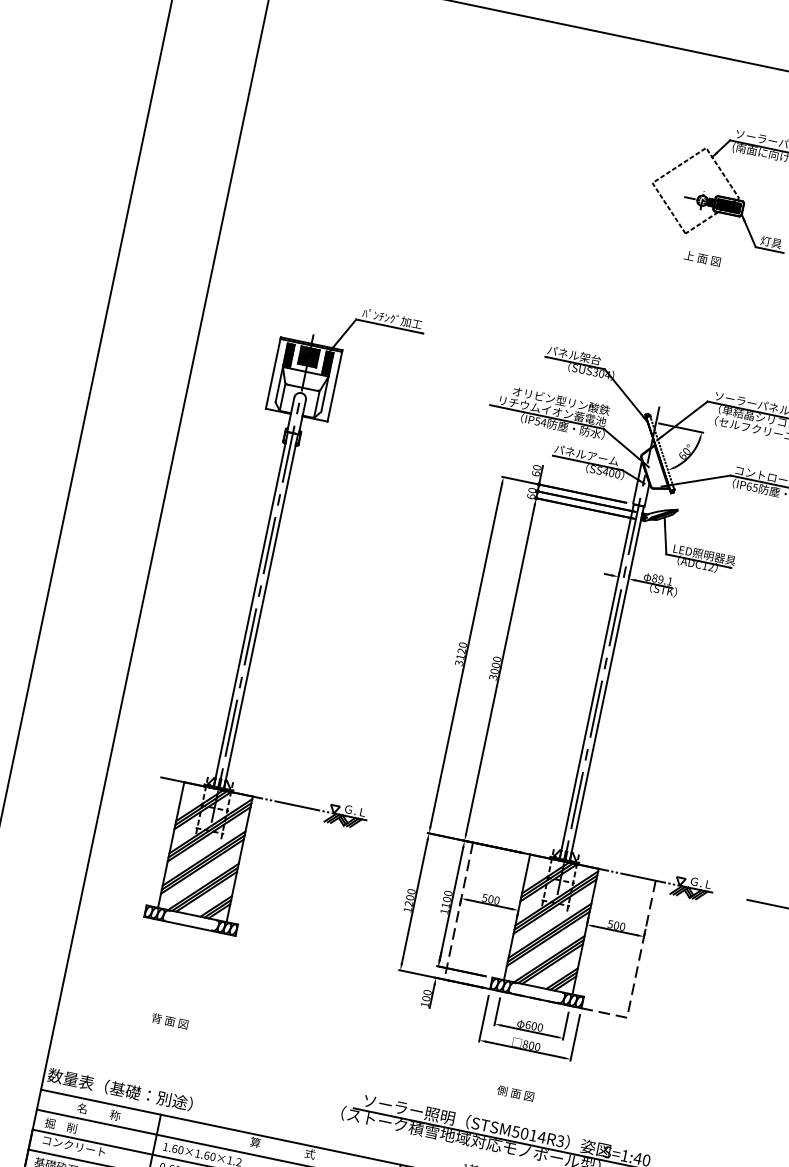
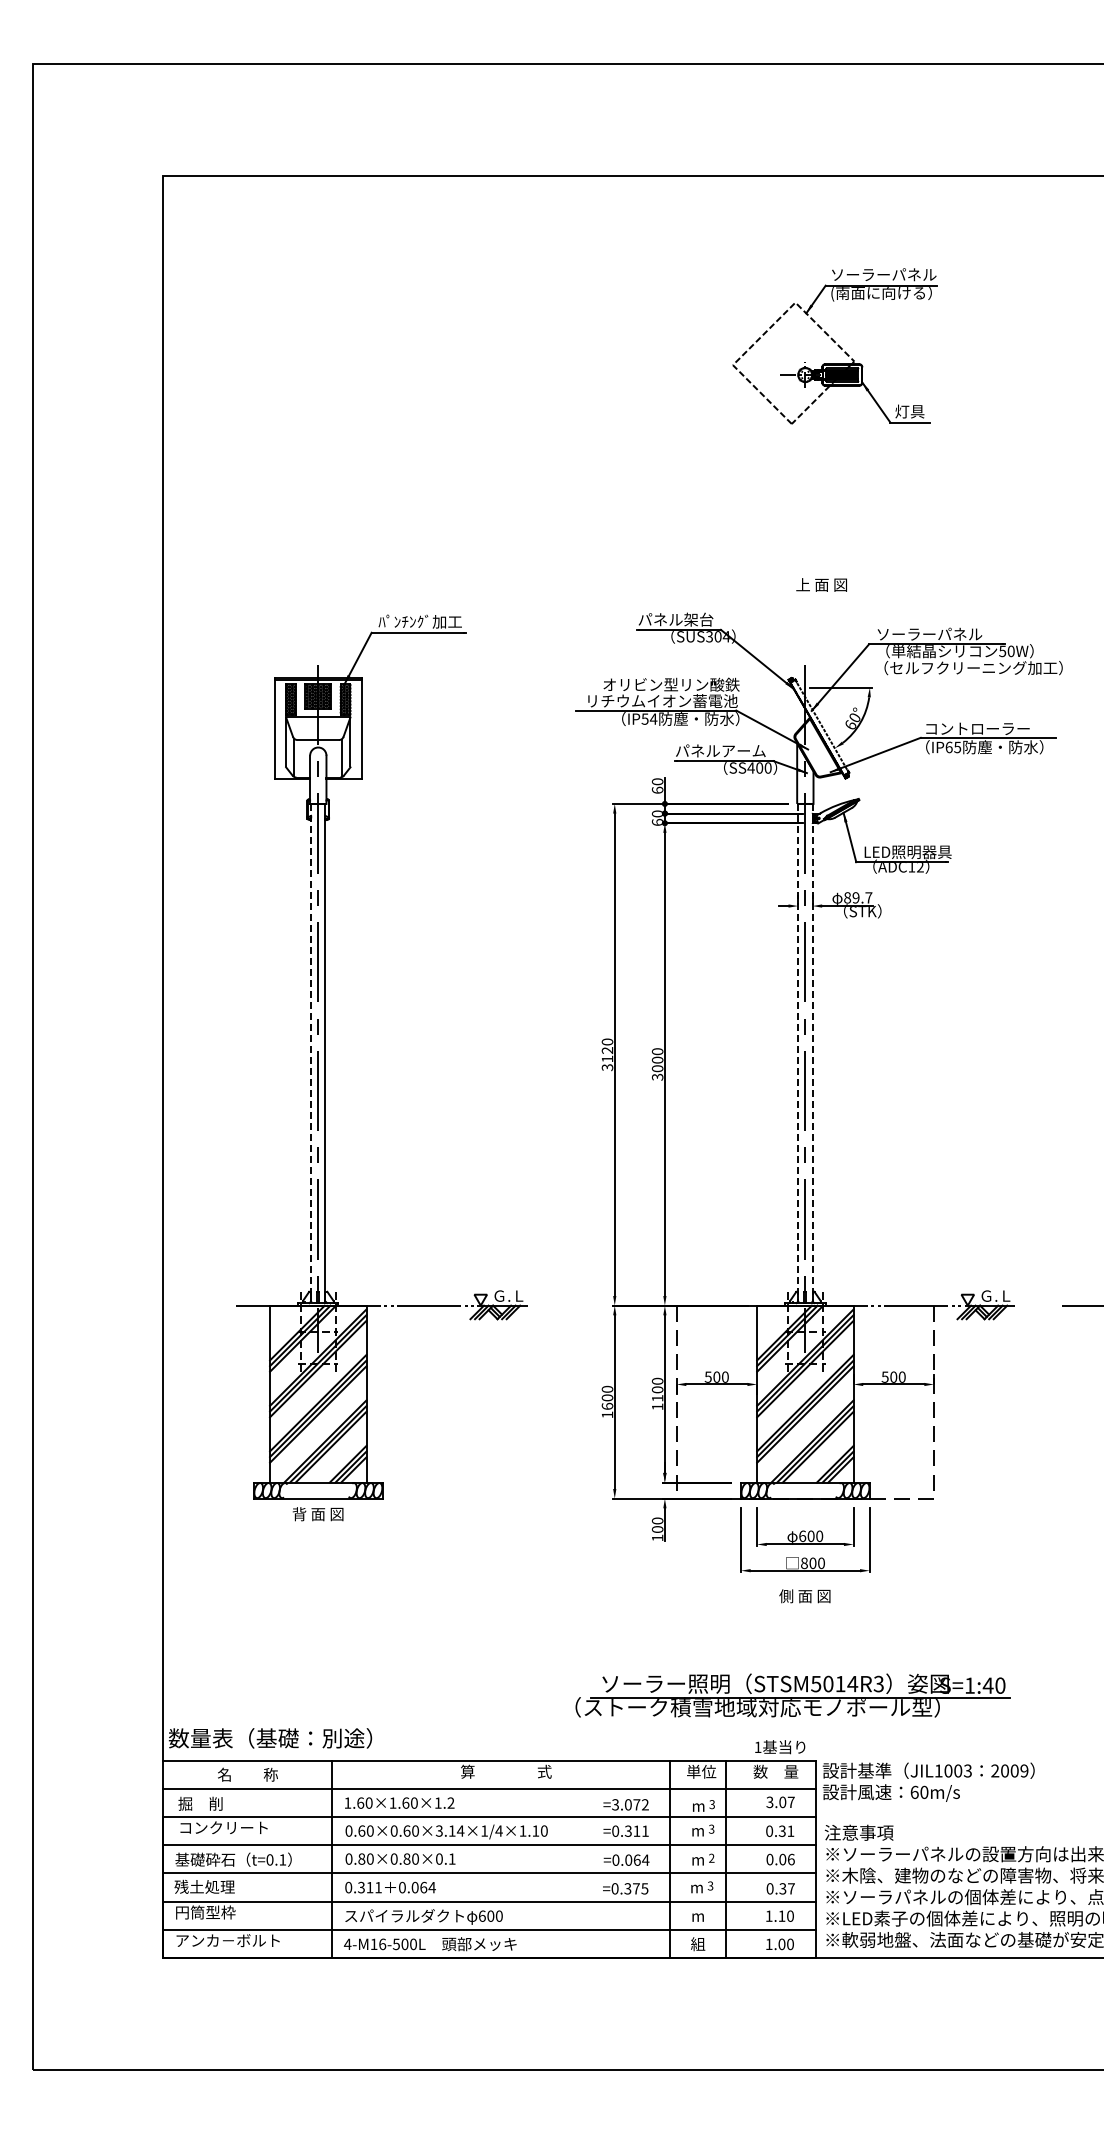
text: (702, 258) -> (821, 584), moved
text: (669, 581) -> (868, 897), 89.1 -> 89.7
line: (251, 609) -> (311, 1053), solid -> dashed
line: (596, 681) -> (798, 1053), solid -> dashed
line: (606, 683) -> (812, 1053), solid -> dashed
text: (409, 903) -> (607, 1405), 1200 -> 1600
text: (169, 1021) -> (317, 1514), moved
text: (515, 1093) -> (804, 1596), moved

